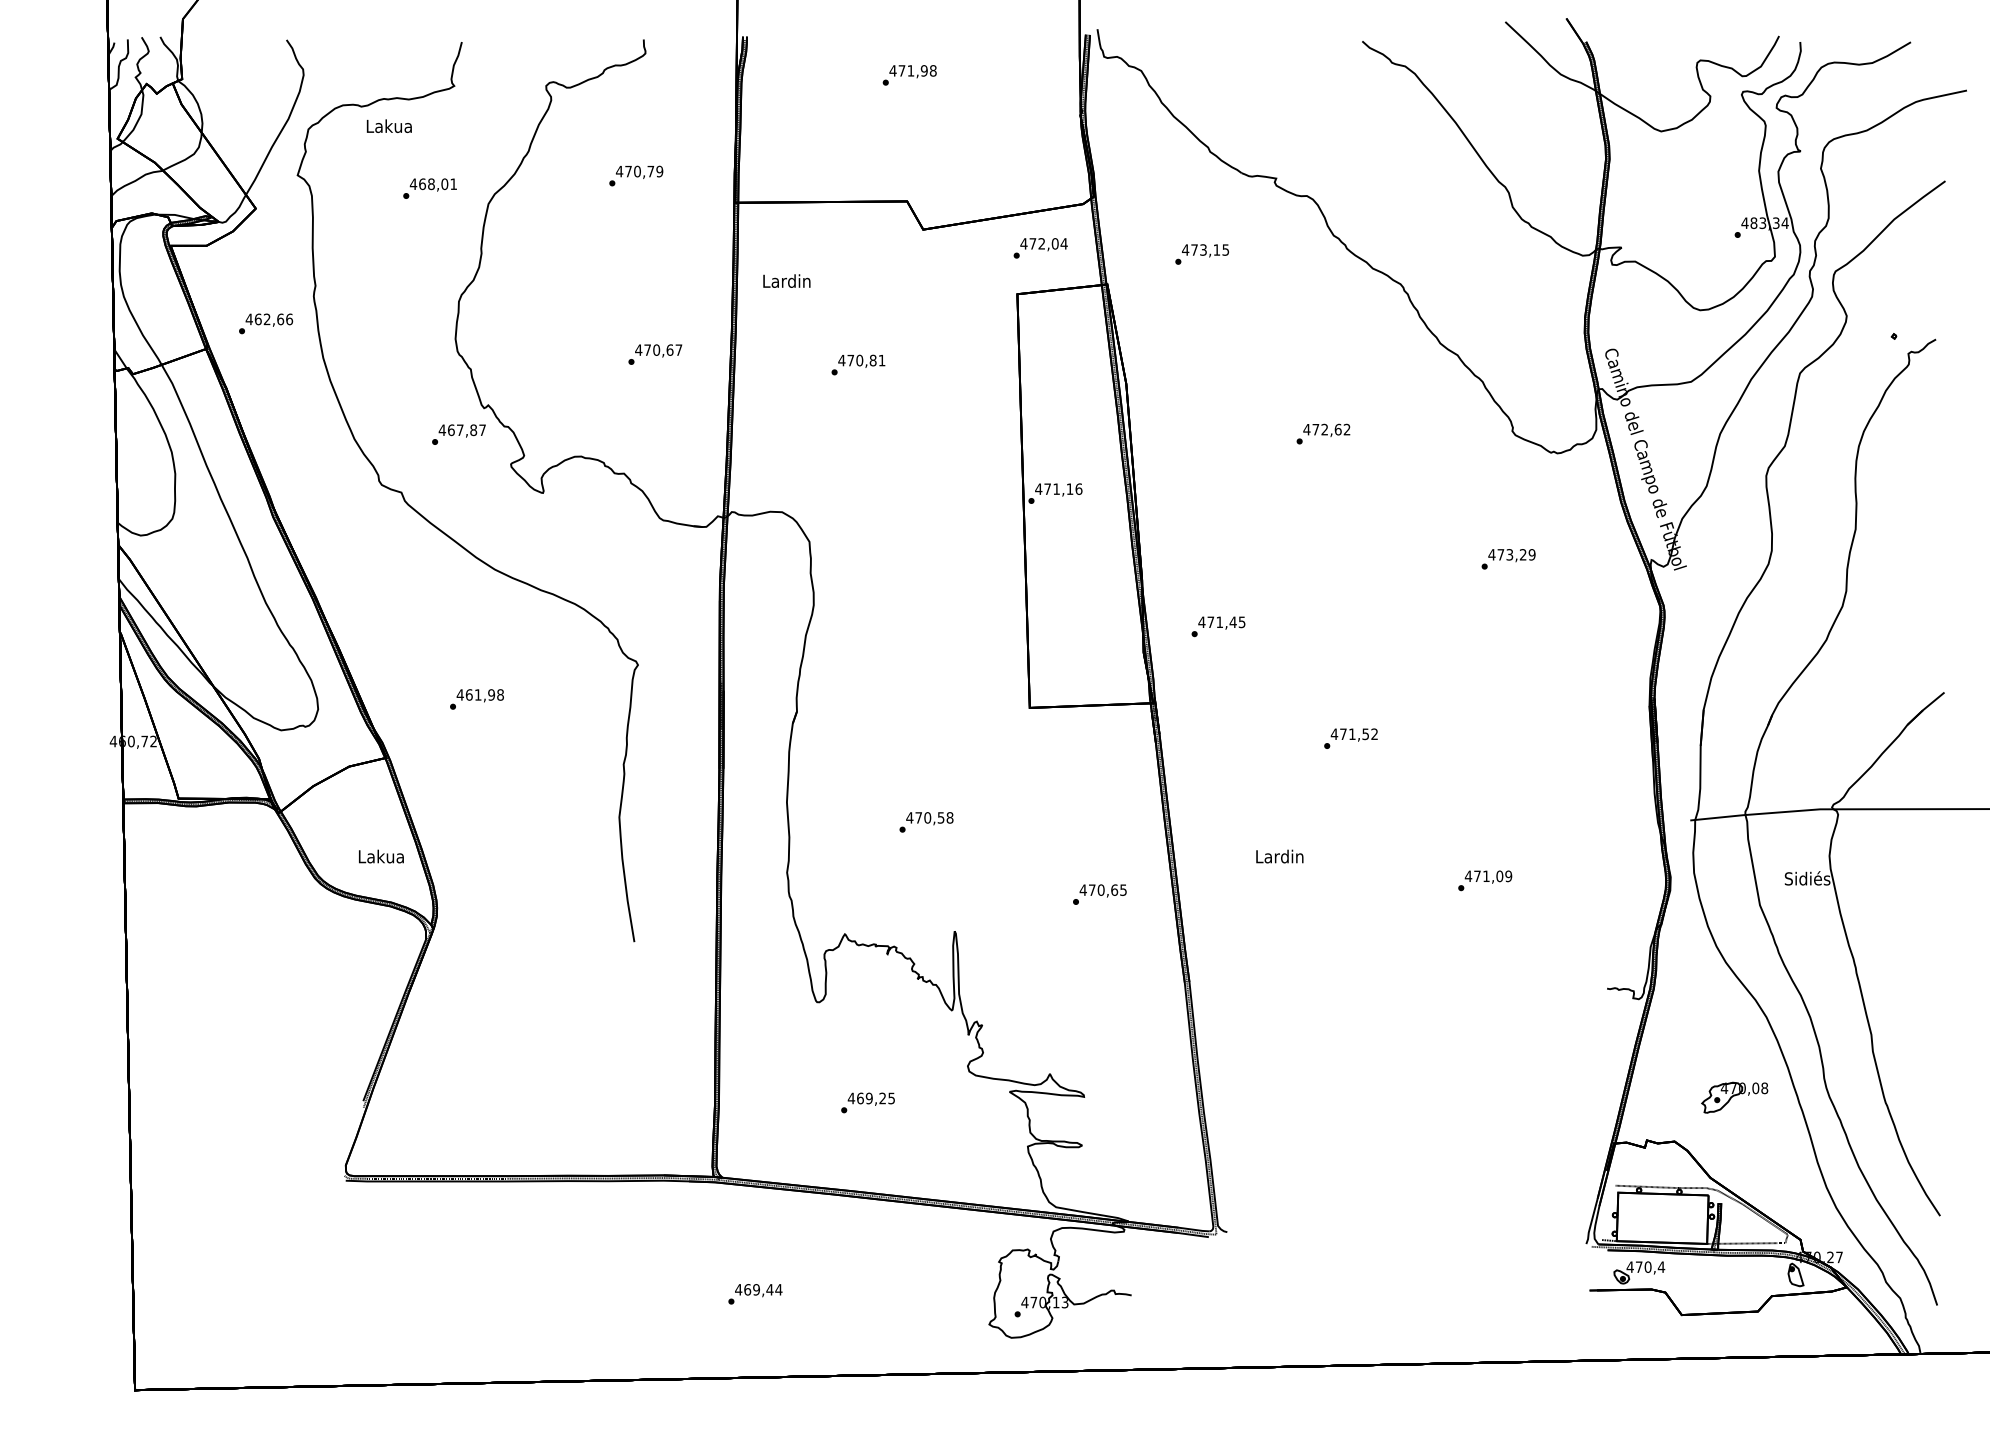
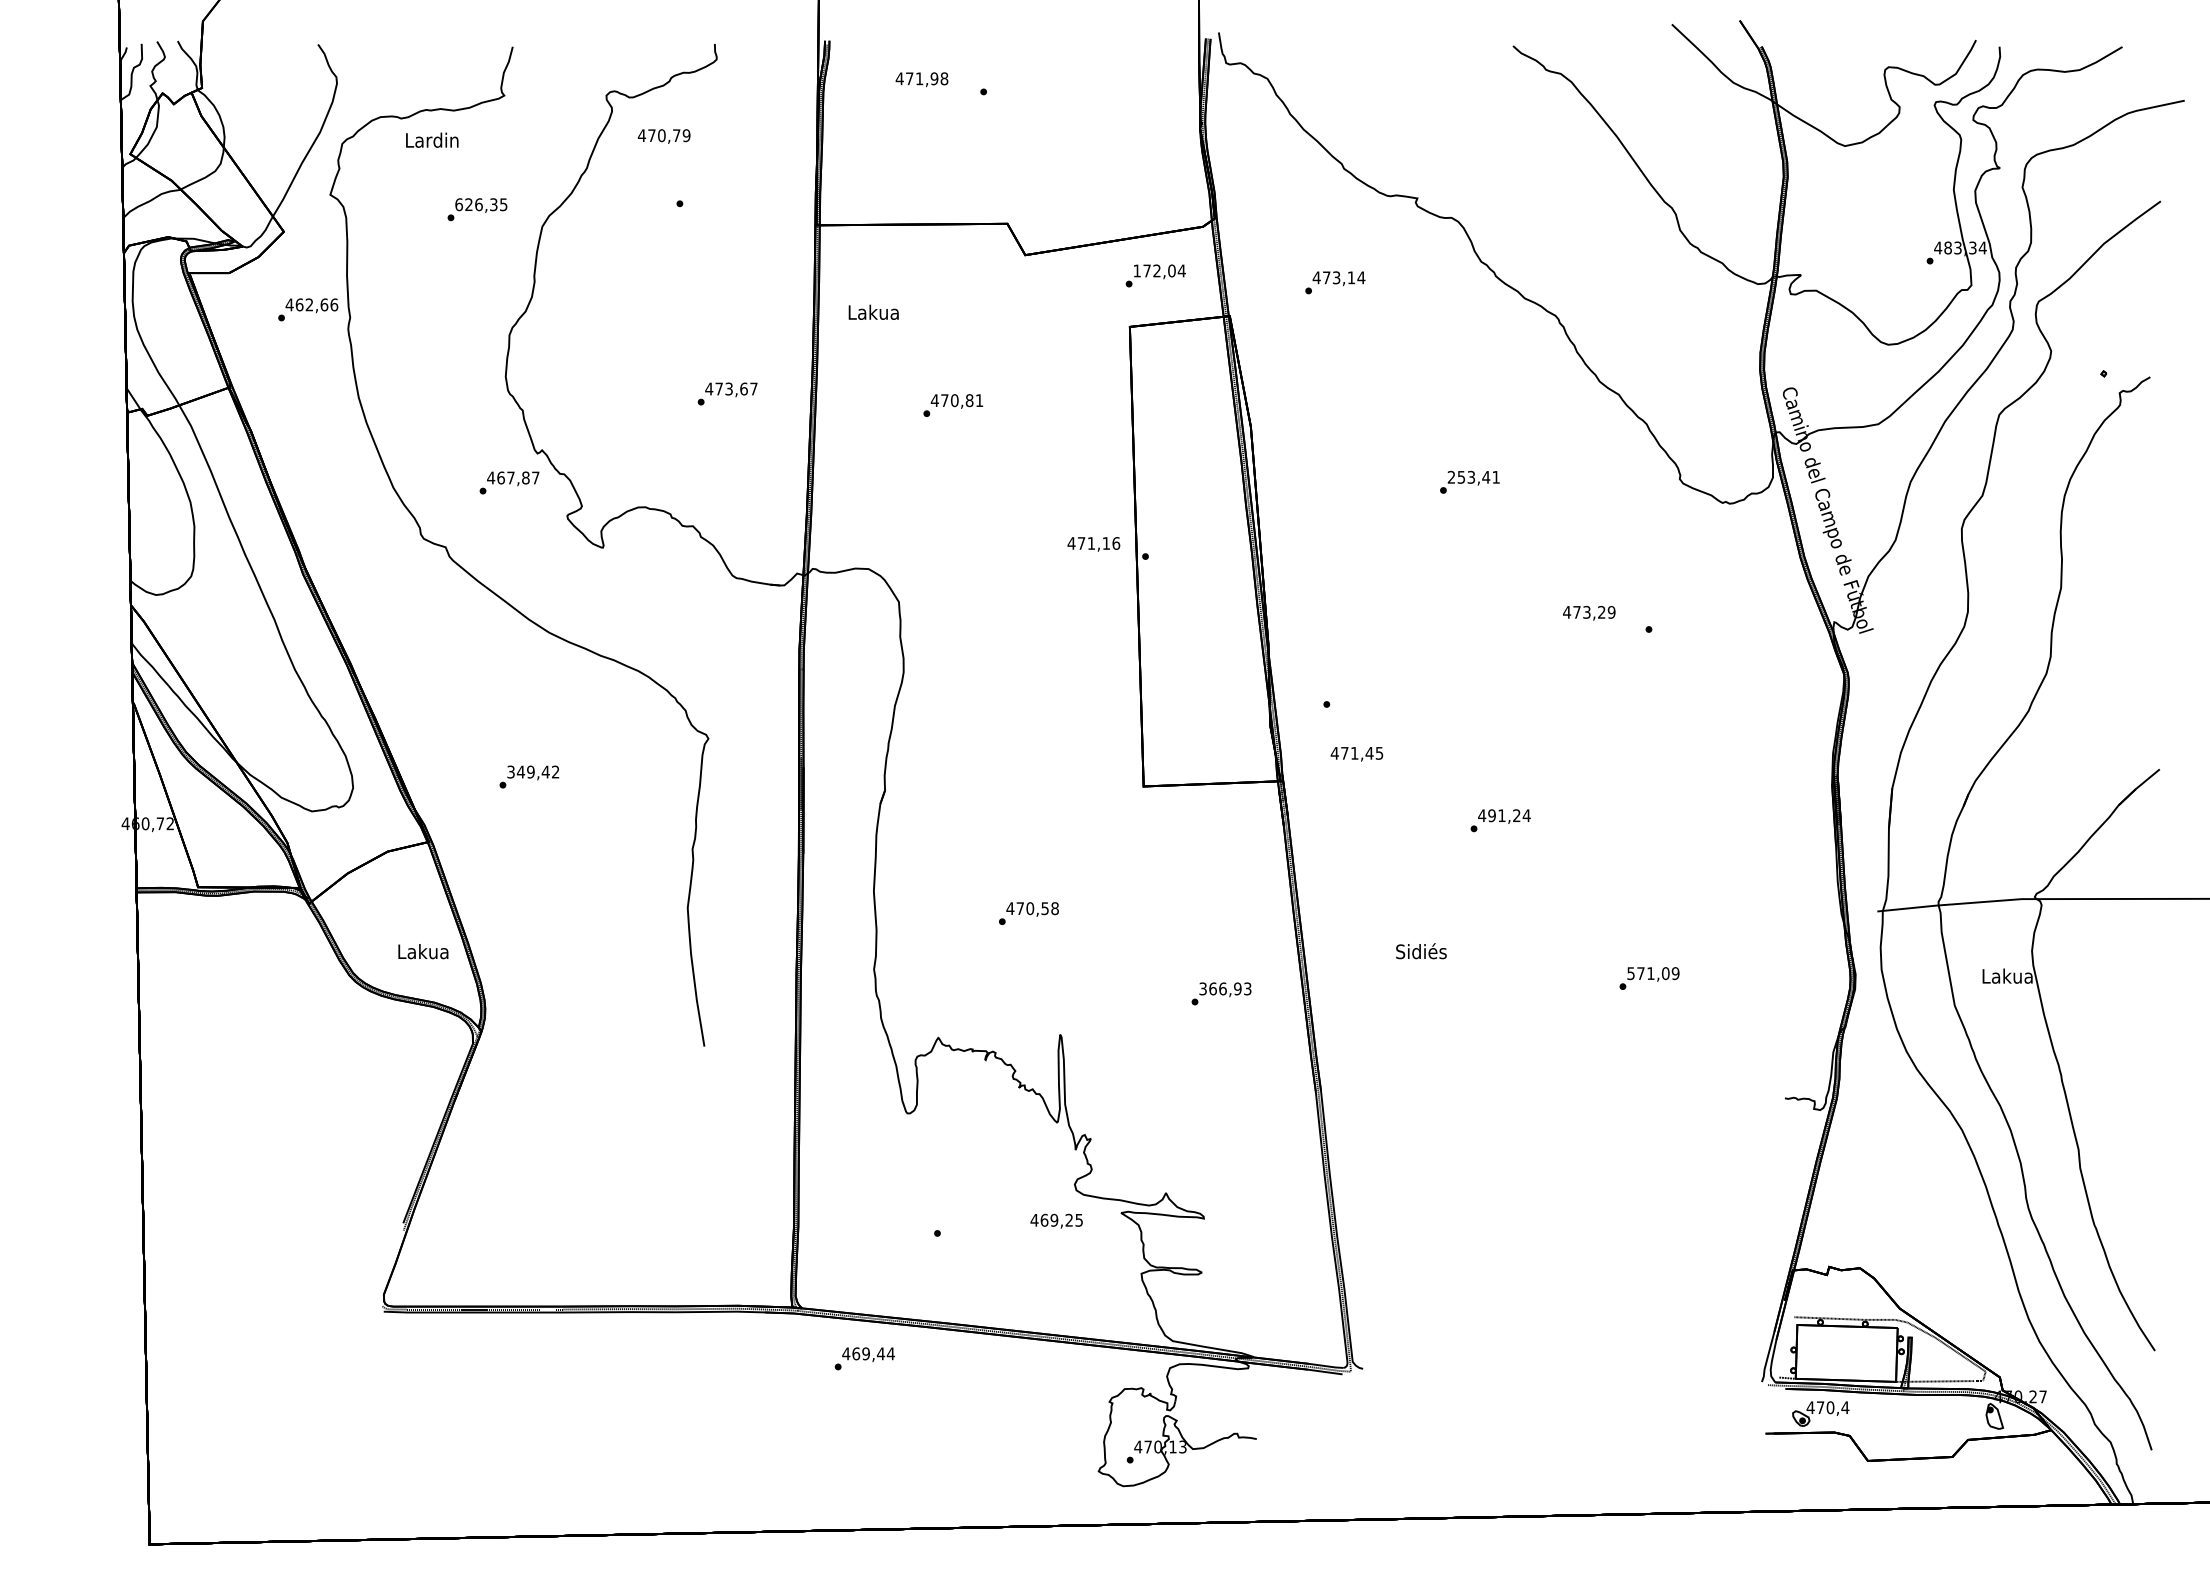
text: (912, 71) -> (921, 79), moved
text: (389, 125) -> (432, 139), Lakua -> Lardin
text: (638, 172) -> (663, 136), moved
text: (433, 184) -> (481, 204), 468,01 -> 626,35
text: (1024, 243) -> (1137, 270), 472,04 -> 172,04
text: (1225, 249) -> (1361, 277), 473,15 -> 473,14
text: (786, 280) -> (873, 311), Lardin -> Lakua
text: (266, 323) -> (308, 309), moved
text: (656, 349) -> (728, 388), 470,67 -> 473,67
text: (1326, 428) -> (1473, 476), 472,62 -> 253,41
text: (1058, 490) -> (1093, 544), moved
text: (1512, 554) -> (1589, 612), moved
text: (1221, 623) -> (1356, 754), moved
text: (480, 694) -> (533, 771), 461,98 -> 349,42
text: (1359, 734) -> (1509, 815), 471,52 -> 491,24
text: (1279, 856) -> (1421, 951), Lardin -> Sidiés
text: (1468, 876) -> (1631, 973), 471,09 -> 571,09
text: (1807, 878) -> (2007, 975), Sidiés -> Lakua
text: (1103, 889) -> (1225, 988), 470,65 -> 366,93
part: (1734, 1097) -> (1926, 1219), removed
text: (871, 1098) -> (1056, 1220), moved
text: (755, 1293) -> (864, 1358), moved

